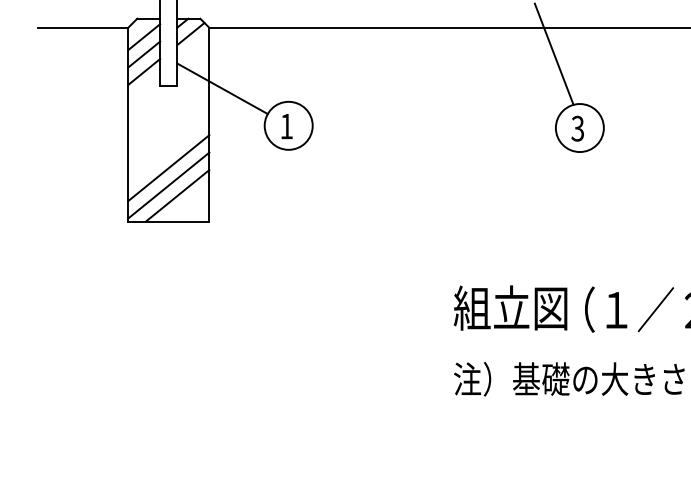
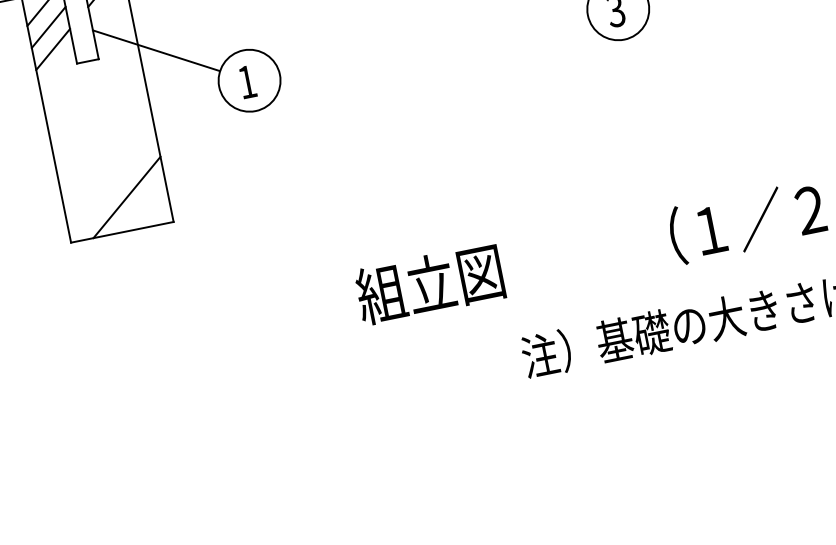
line: (168, 168) -> (108, 165), removed
line: (168, 185) -> (112, 186), removed
text: (510, 307) -> (429, 283), moved

